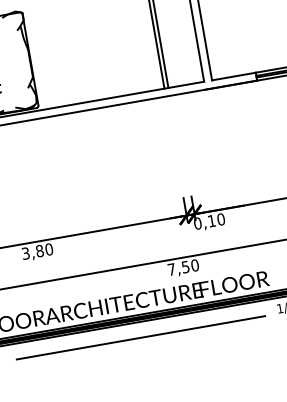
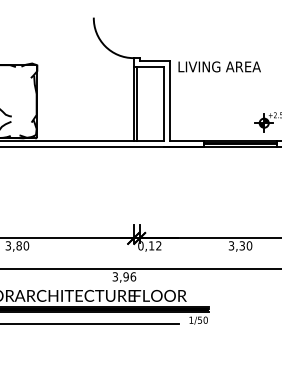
text: (220, 219) -> (158, 245), 0,10 -> 0,12
text: (183, 267) -> (124, 276), 7,50 -> 3,96

